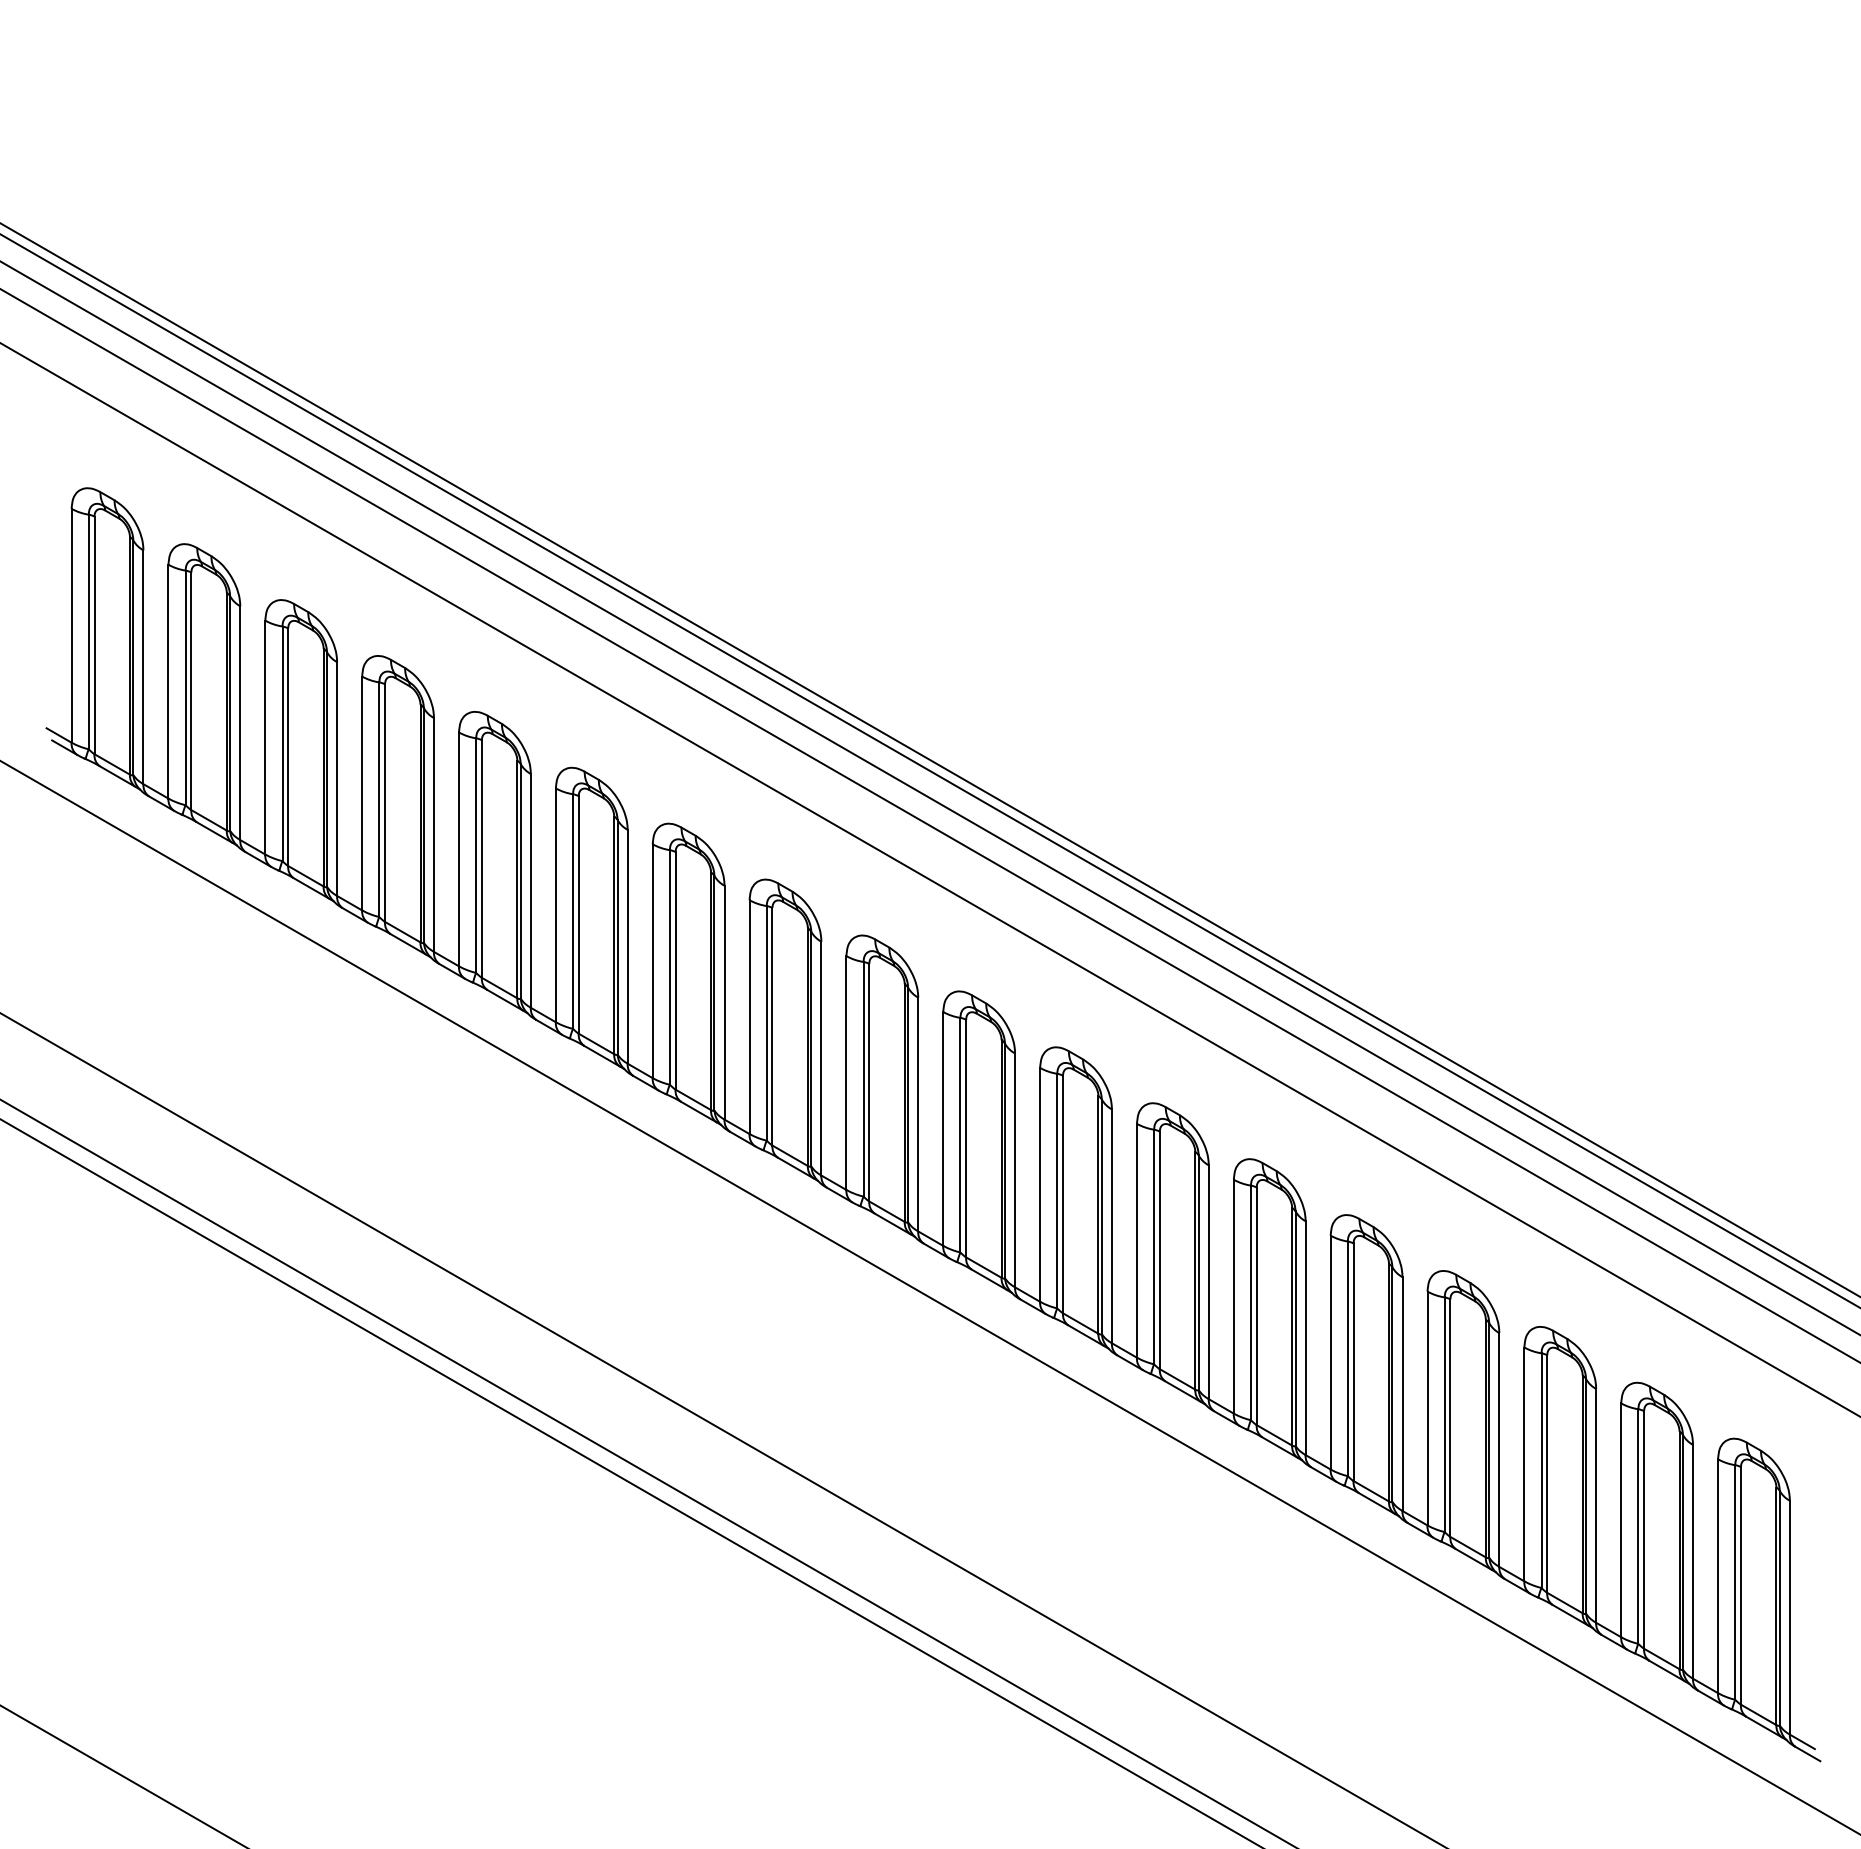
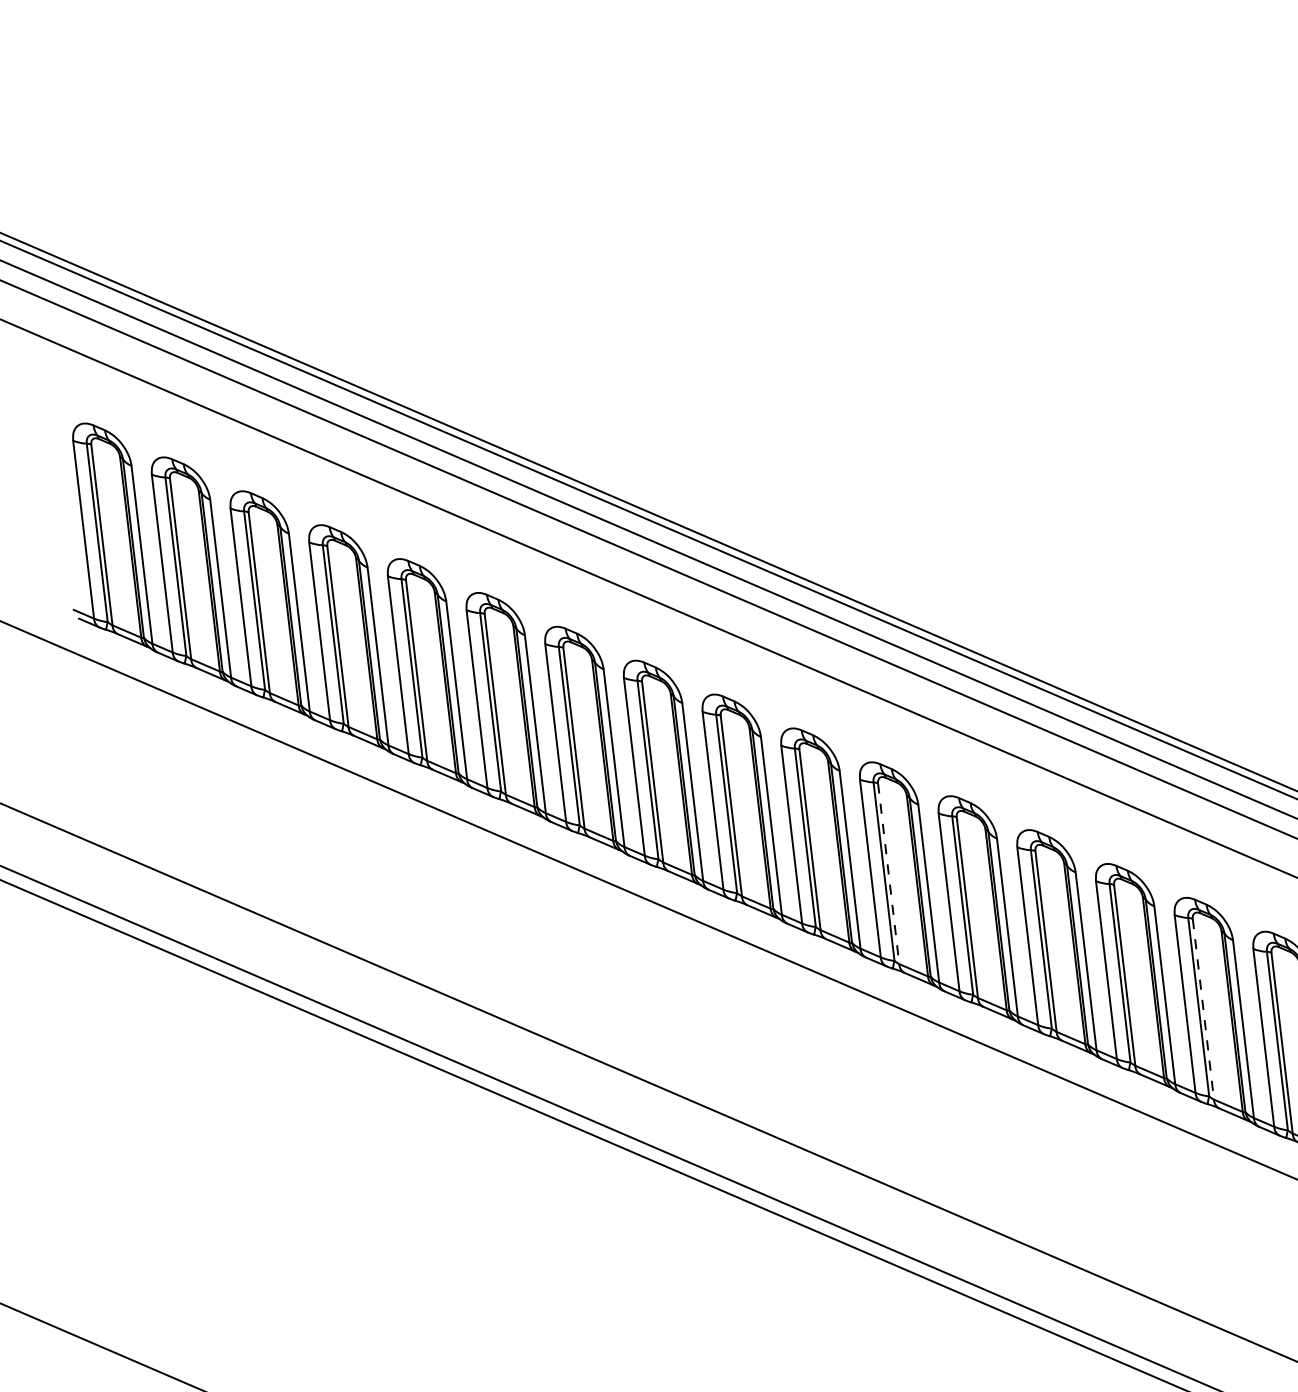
line: (1063, 1194) -> (889, 873), solid -> dashed
line: (1450, 1418) -> (1203, 1009), solid -> dashed

